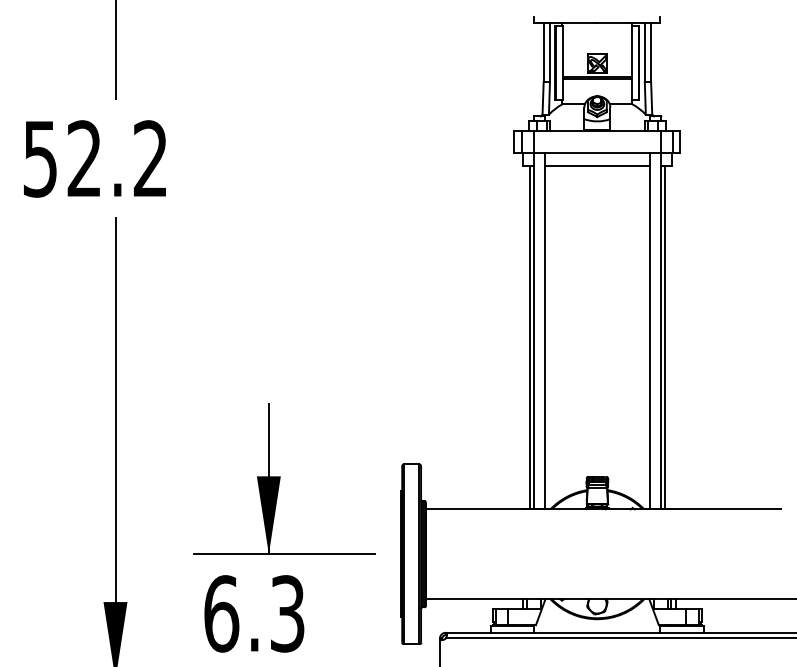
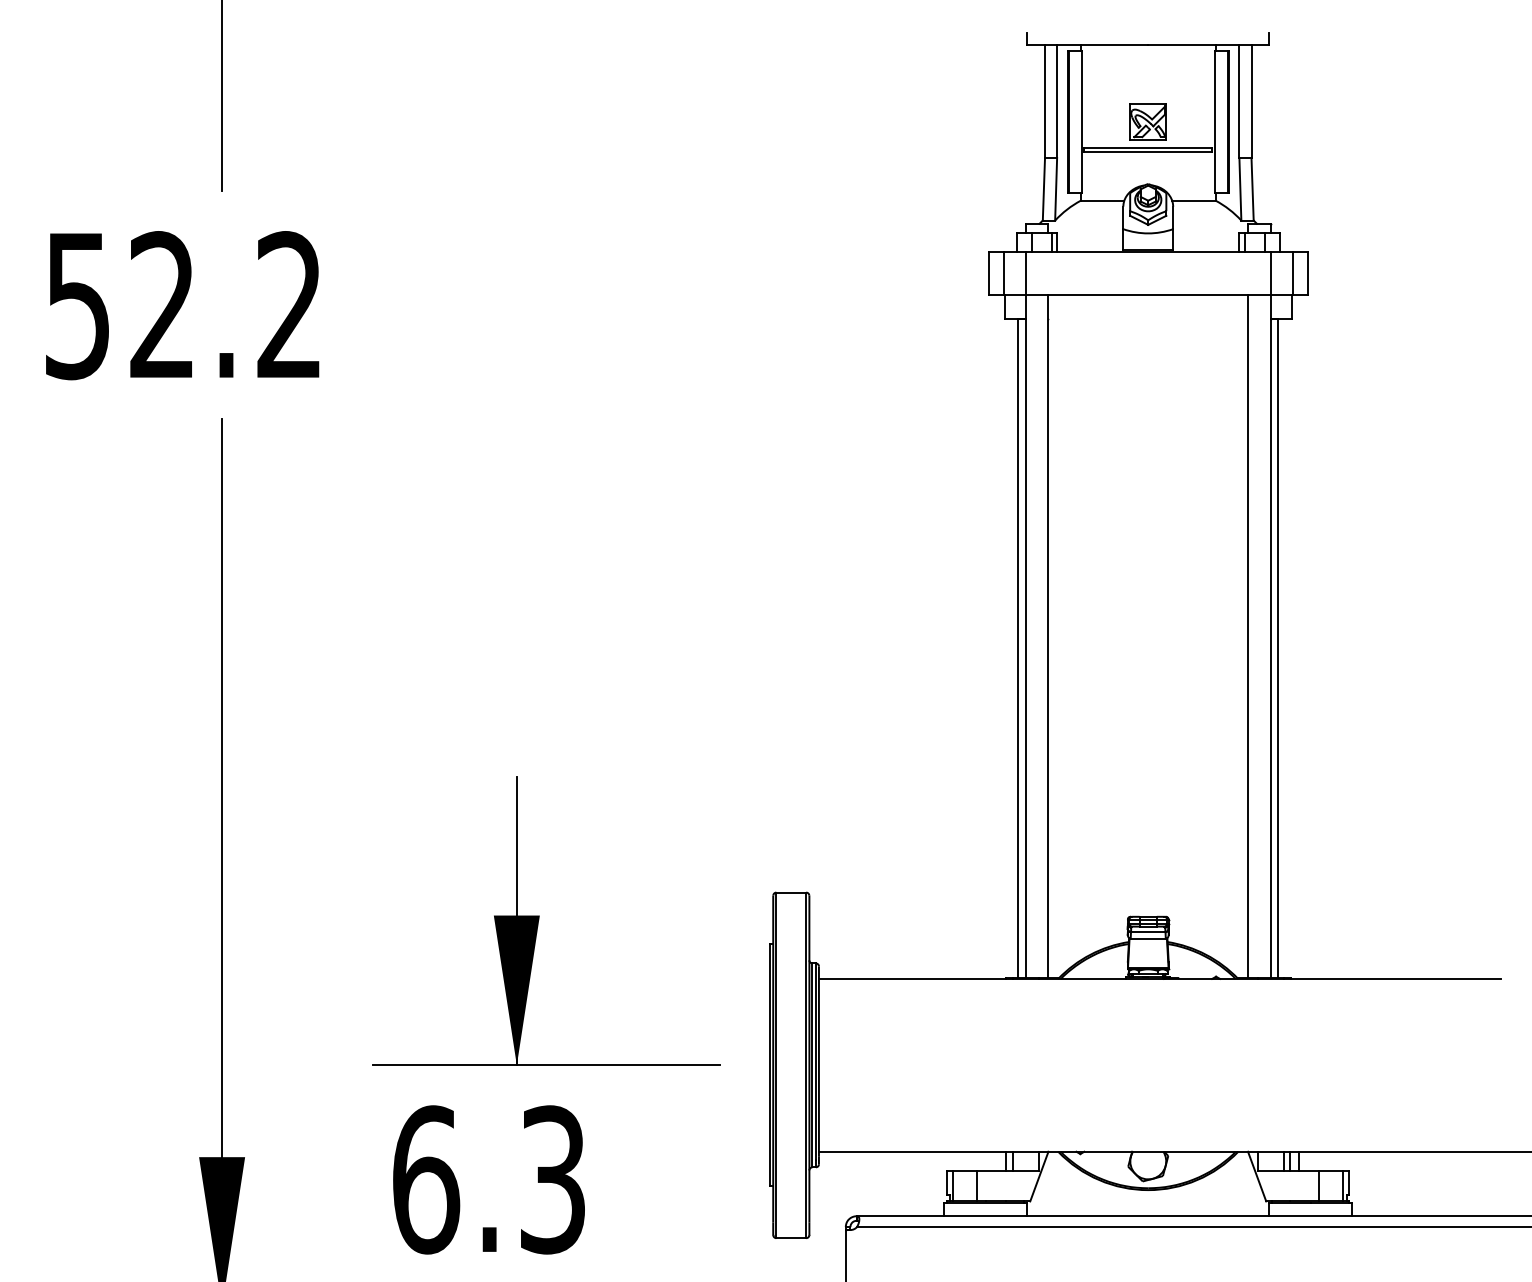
line: (597, 165) -> (1148, 318), removed

